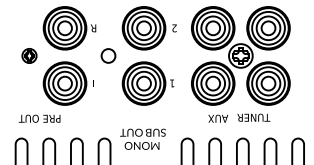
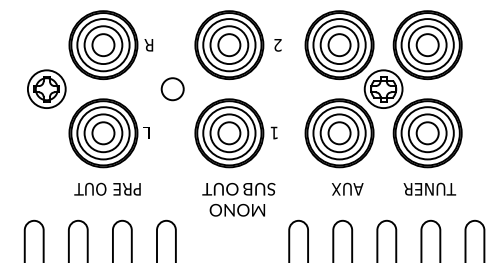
part: (29, 55) -> (46, 88), size x1.67
text: (253, 117) -> (429, 188), moved
text: (39, 118) -> (107, 188), moved
text: (142, 138) -> (238, 198), moved

